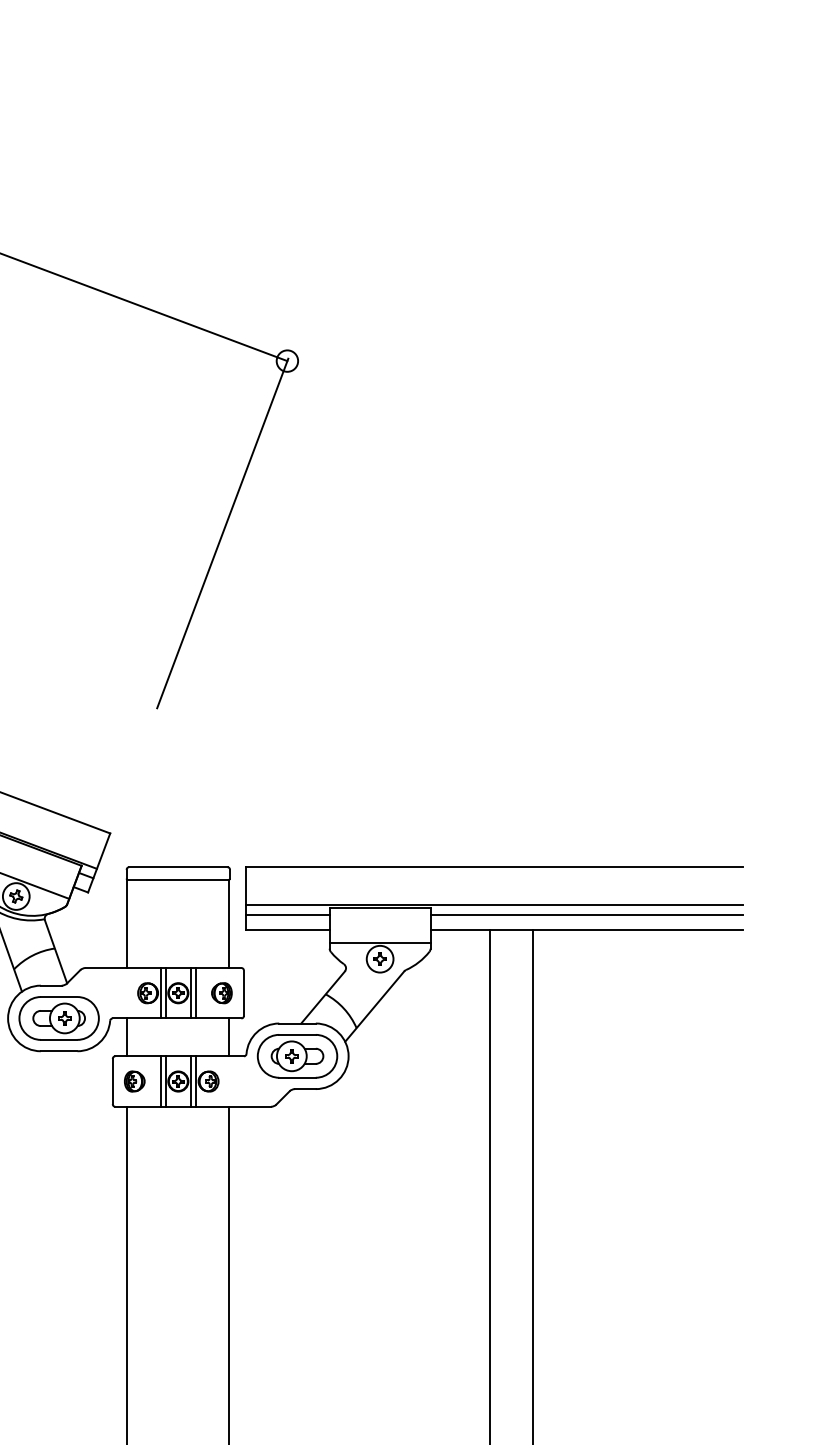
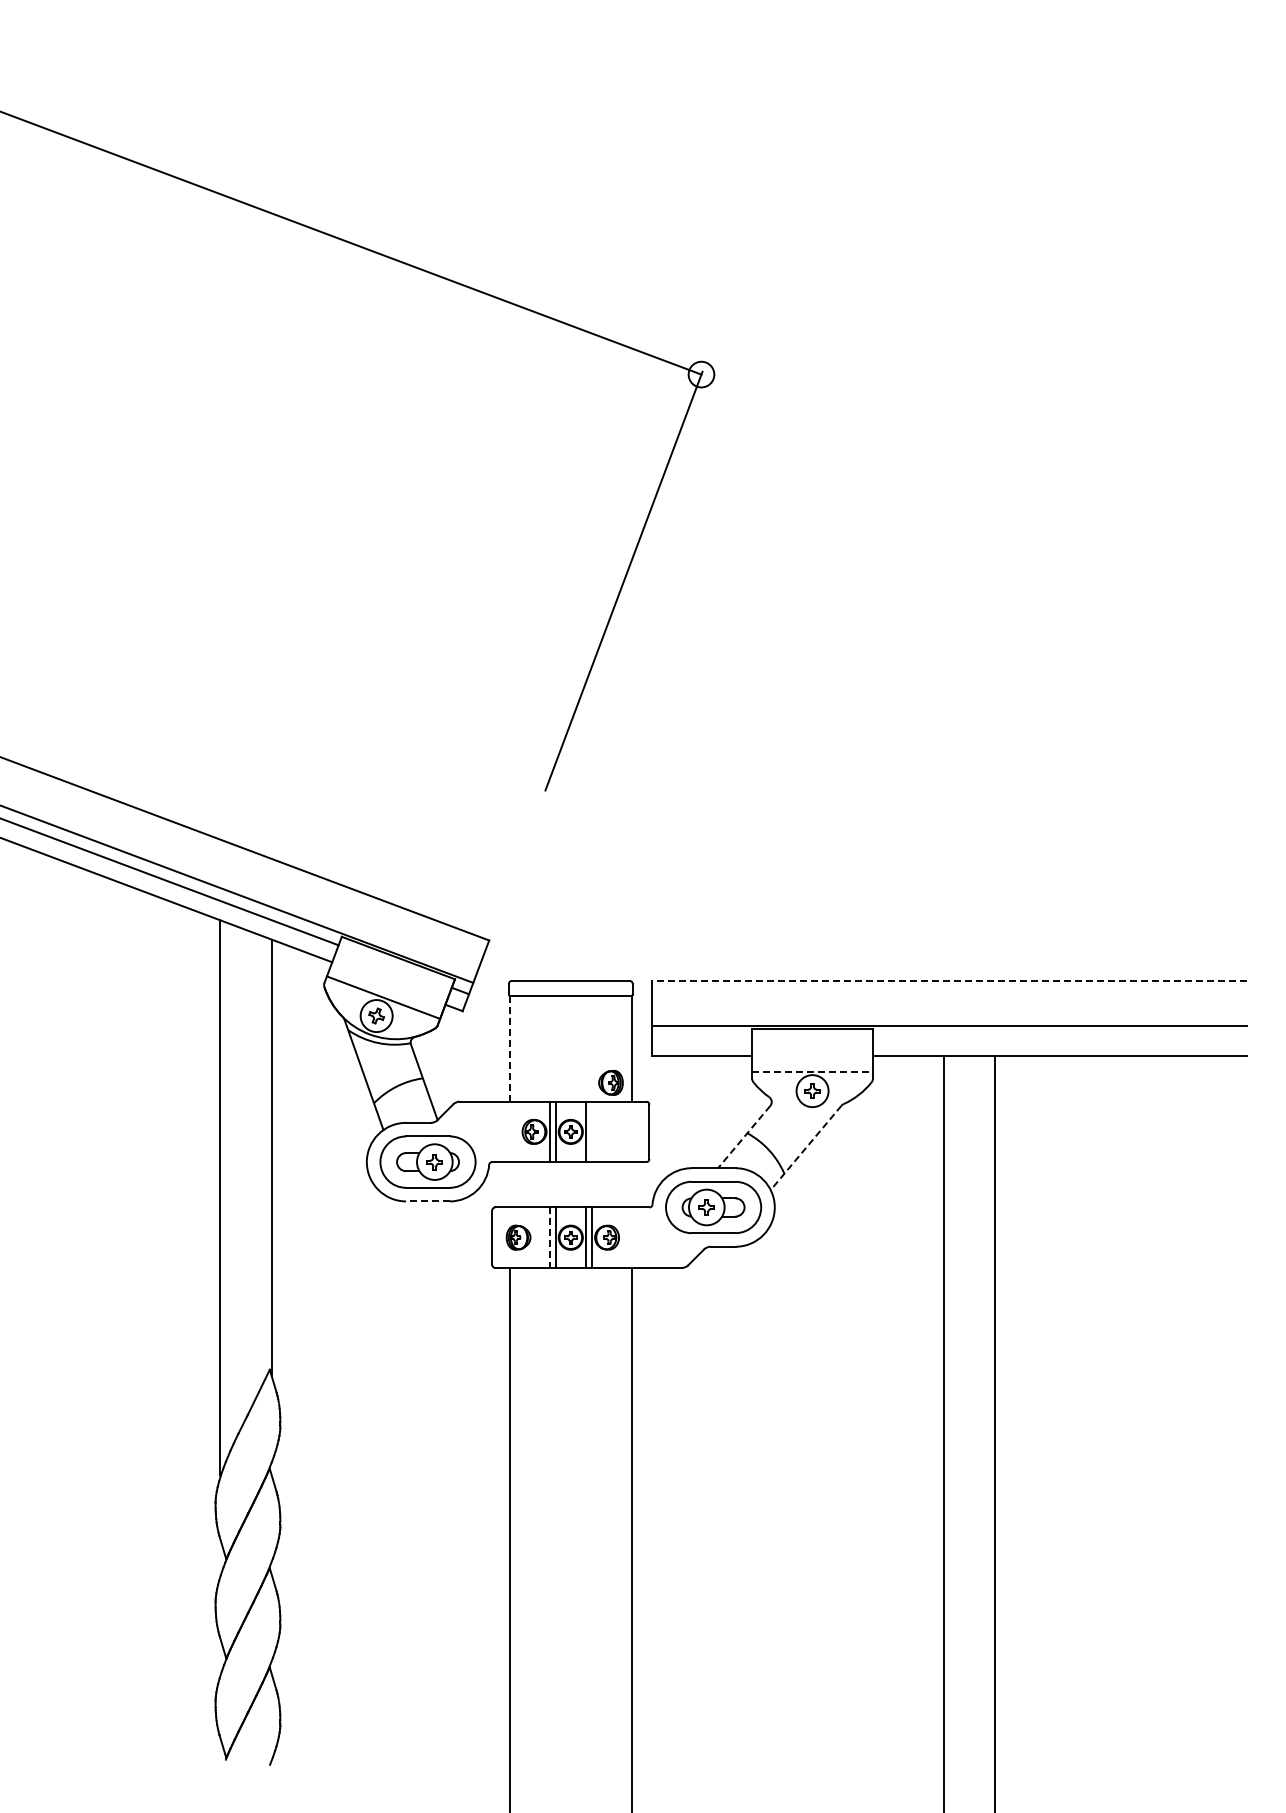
line: (494, 866) -> (949, 980), solid -> dashed
line: (288, 915) -> (702, 1038), removed
line: (587, 915) -> (1060, 1038), removed
line: (127, 923) -> (509, 1048), solid -> dashed
line: (380, 942) -> (813, 1071), solid -> dashed
line: (195, 992) -> (591, 1131), removed
part: (221, 992) -> (610, 1082), moved
line: (323, 997) -> (744, 1137), solid -> dashed
line: (374, 1007) -> (805, 1148), solid -> dashed
line: (127, 1037) -> (509, 1184), removed
line: (229, 1037) -> (632, 1184), removed
line: (59, 1051) -> (428, 1201), solid -> dashed
line: (160, 1082) -> (549, 1238), solid -> dashed

